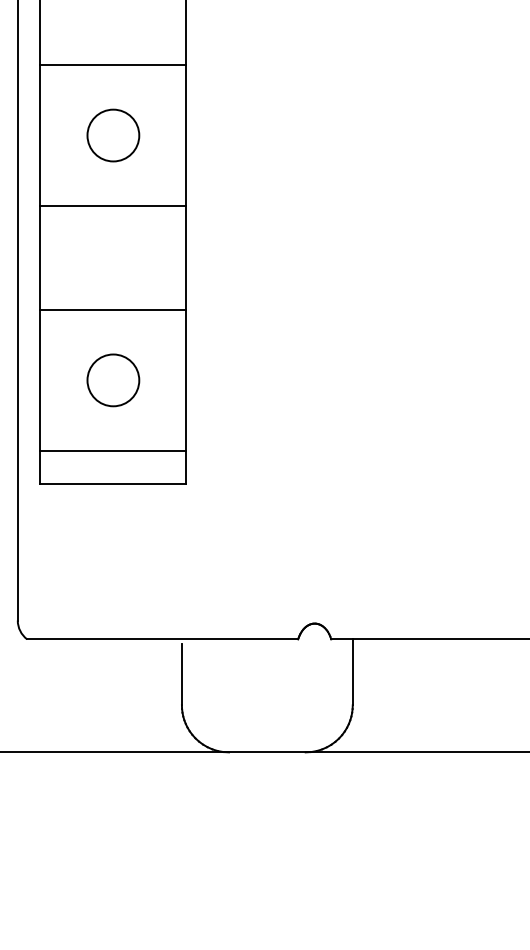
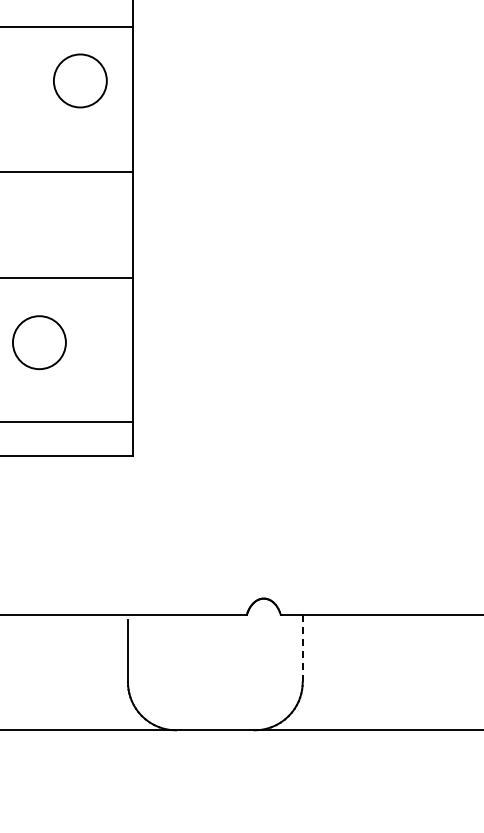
circle: (113, 135) -> (80, 80), moved
circle: (113, 380) -> (39, 342), moved
line: (352, 672) -> (302, 648), solid -> dashed

